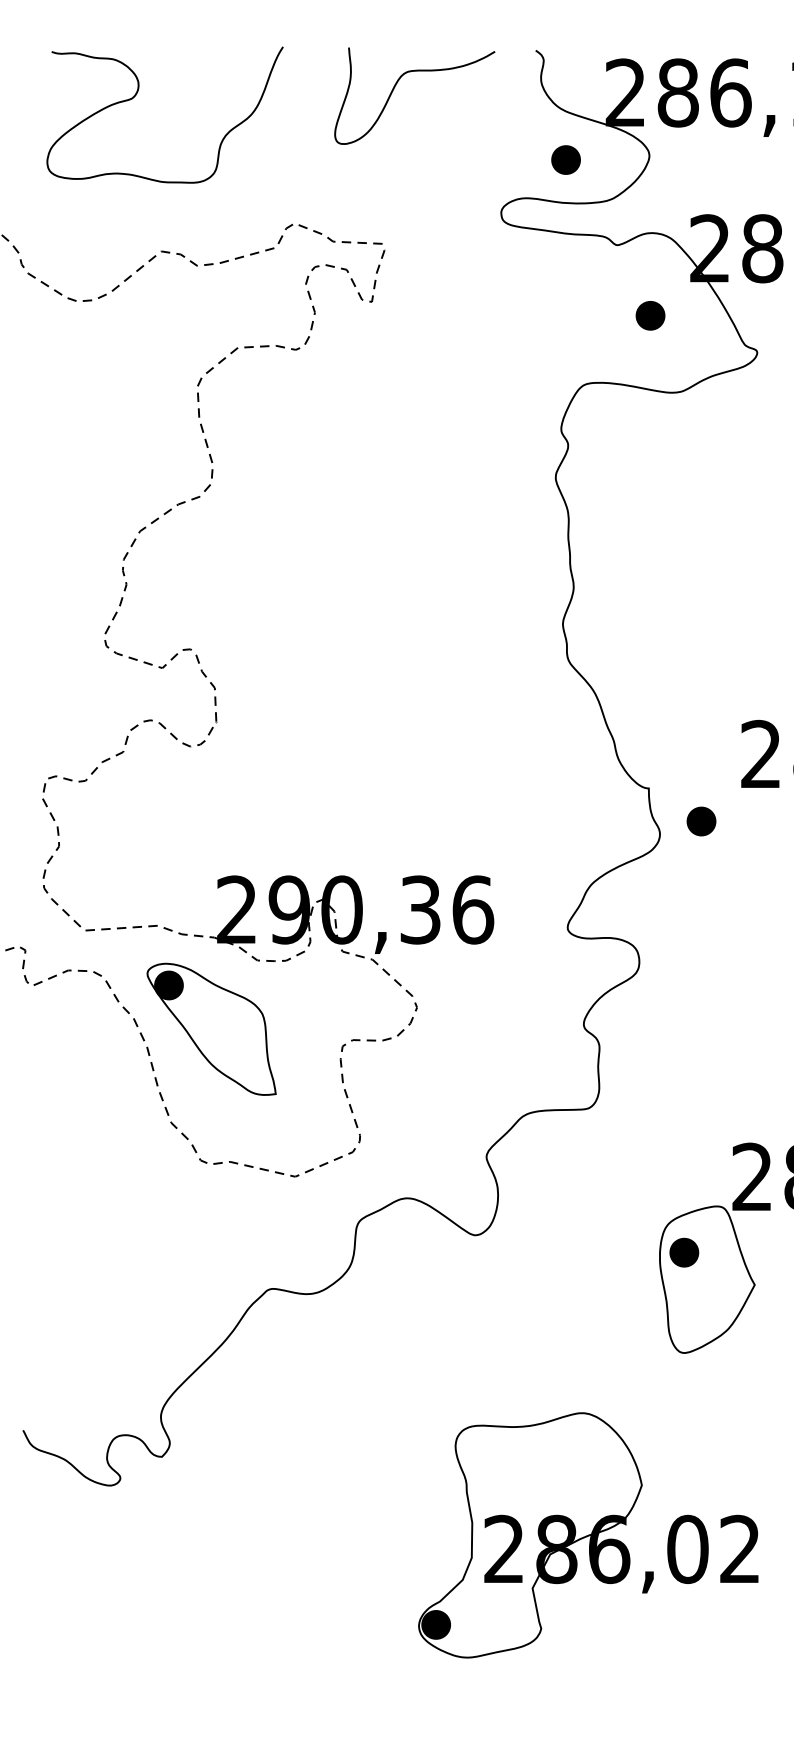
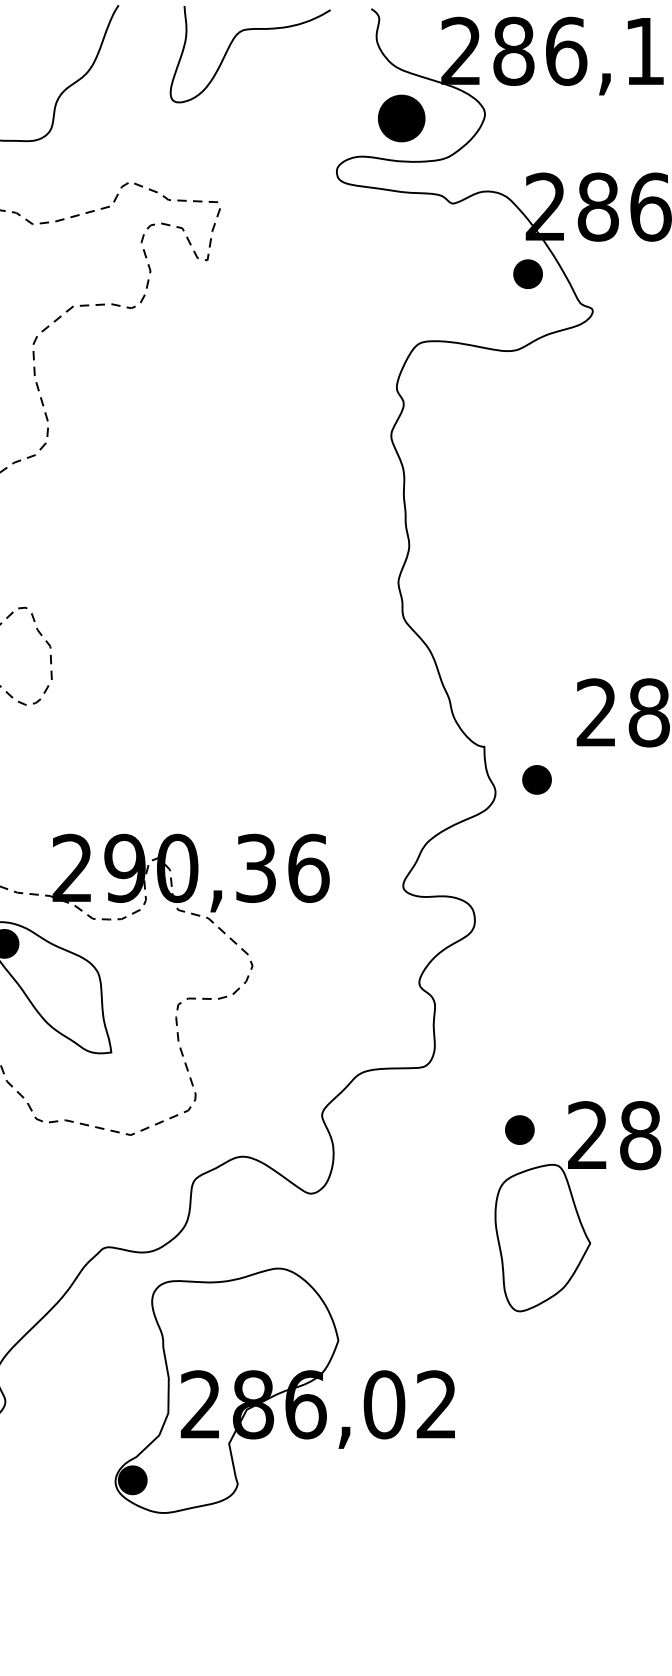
part: (565, 159) -> (401, 117), size x1.6
part: (650, 315) -> (528, 273), moved
part: (684, 1252) -> (520, 1129), moved
part: (588, 1535) -> (285, 1390), moved

